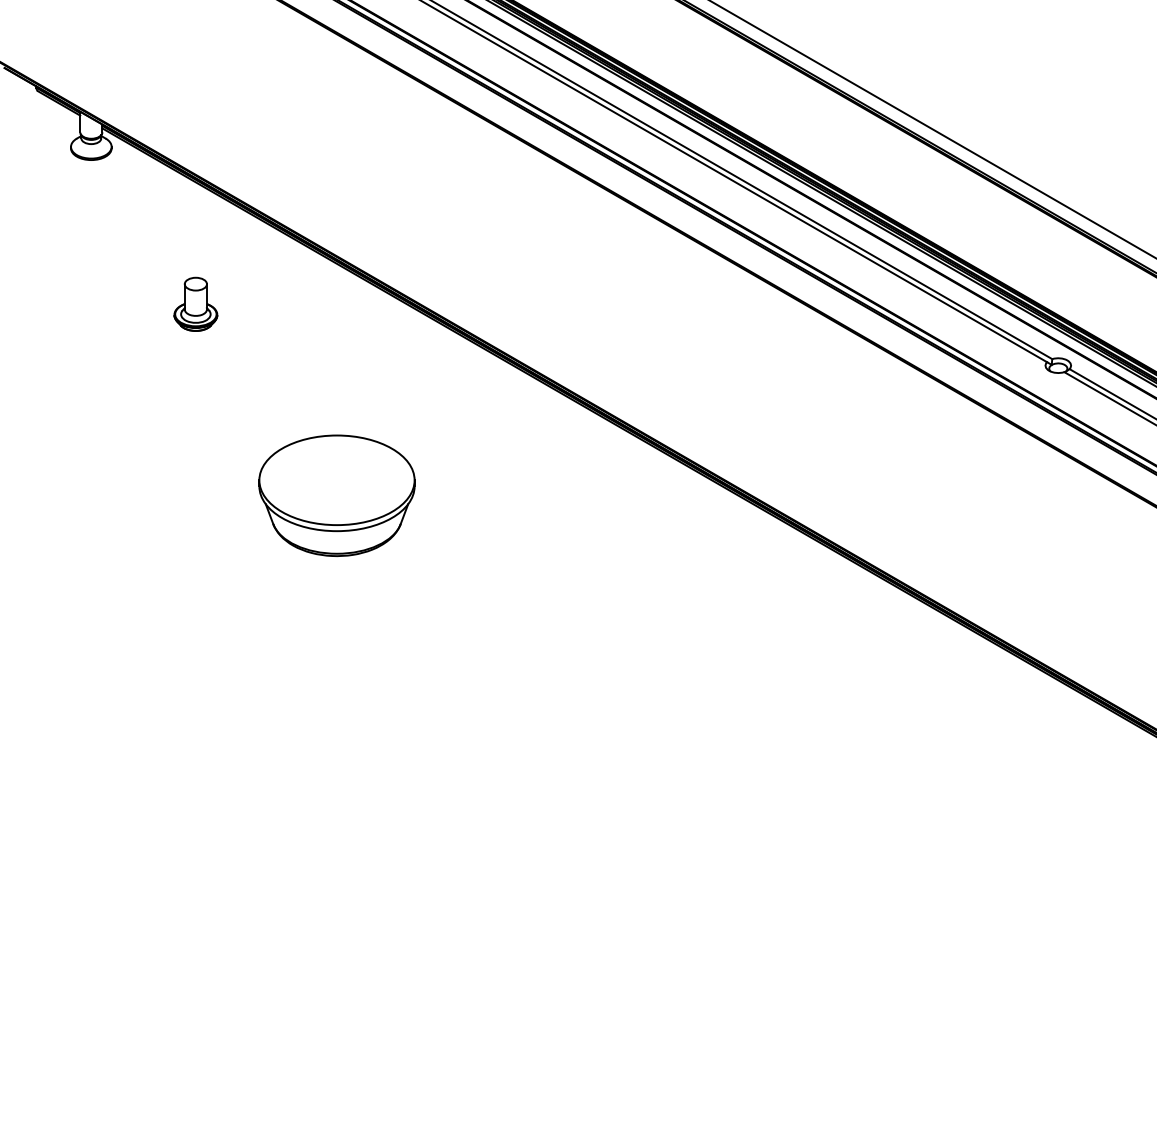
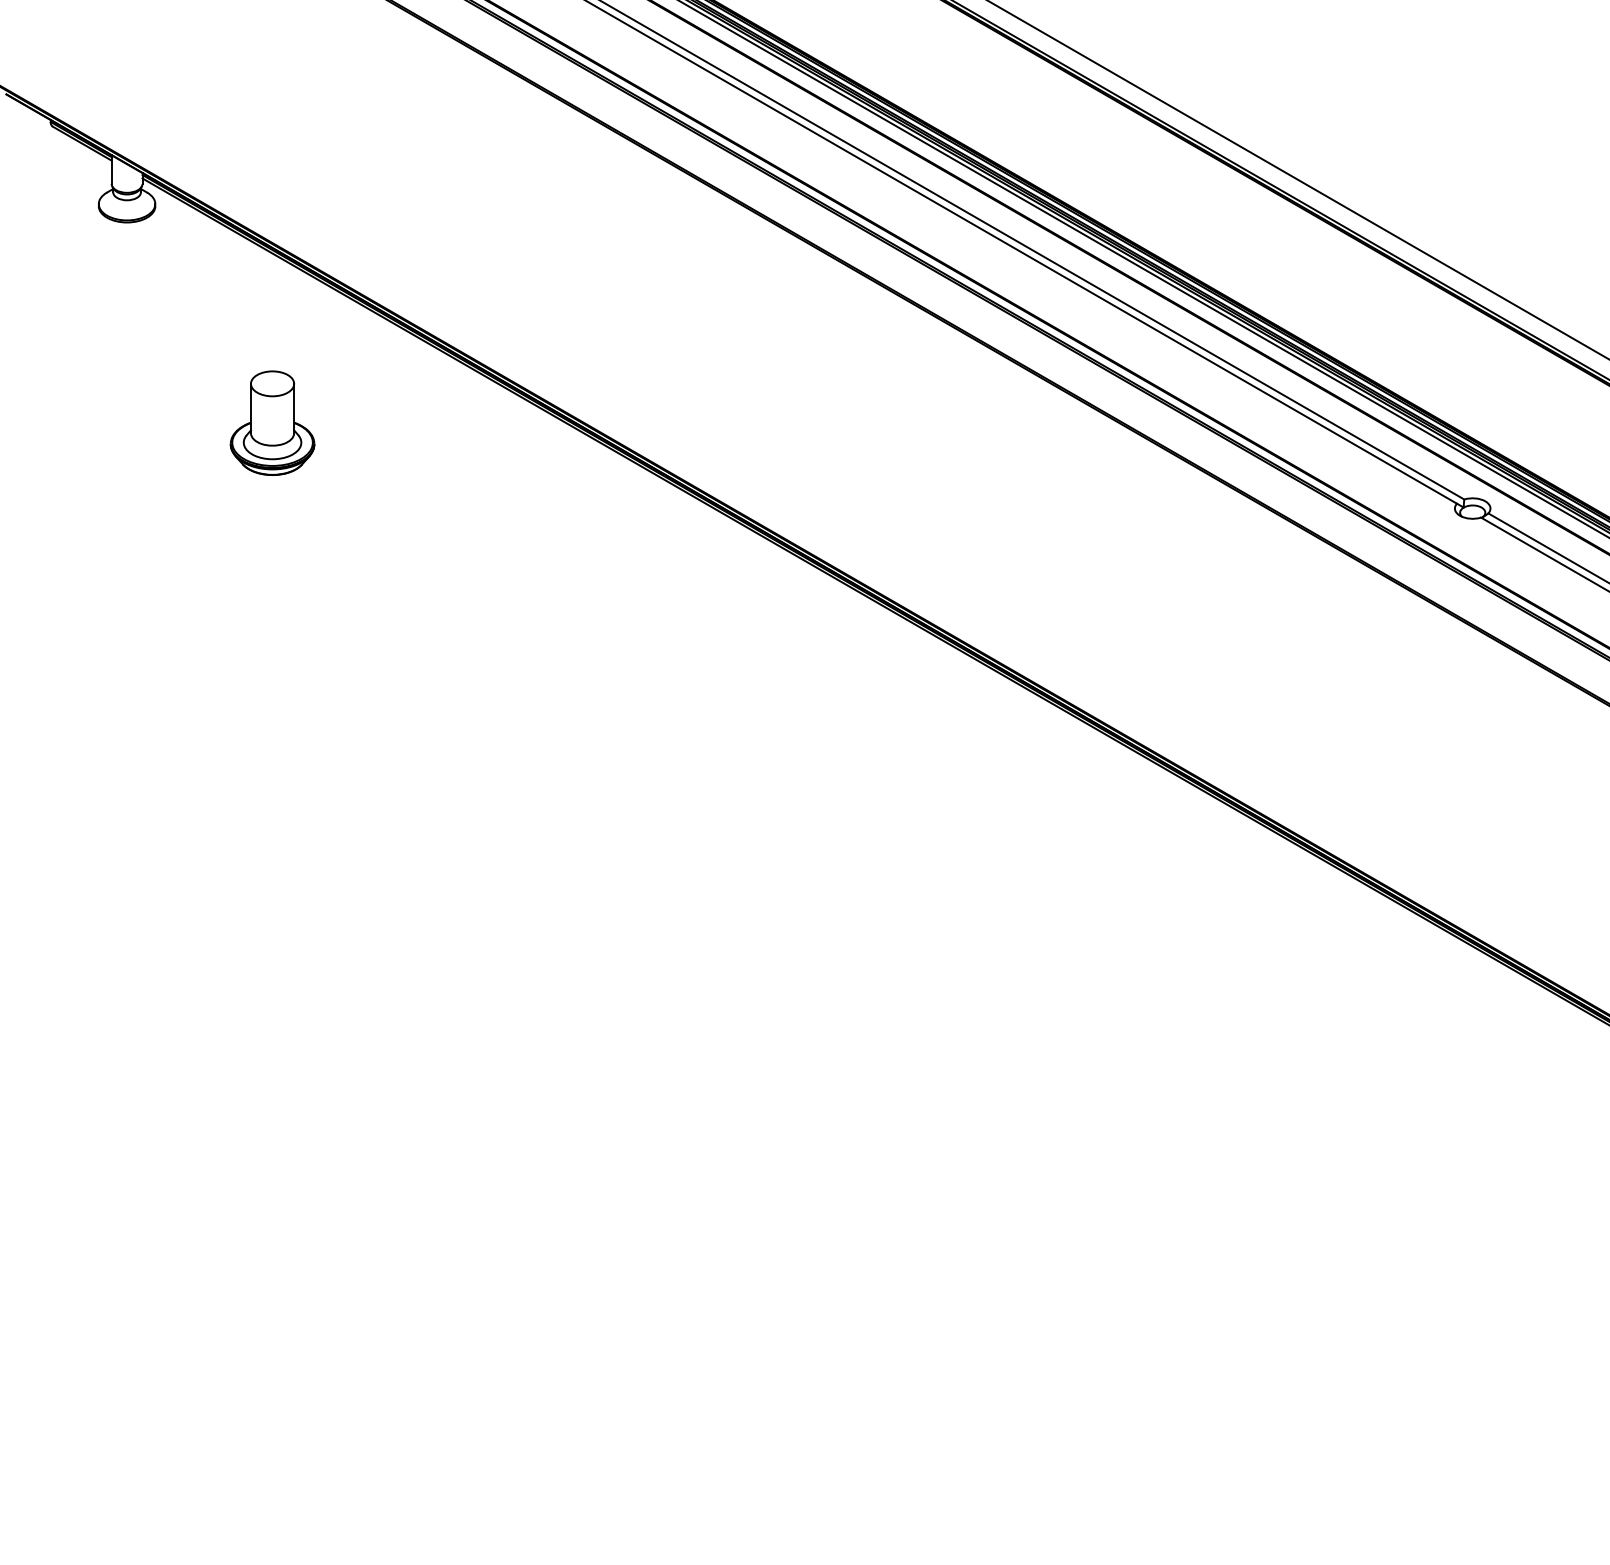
part: (195, 304) -> (272, 423), size x1.4
part: (336, 495) -> (468, 689), removed

